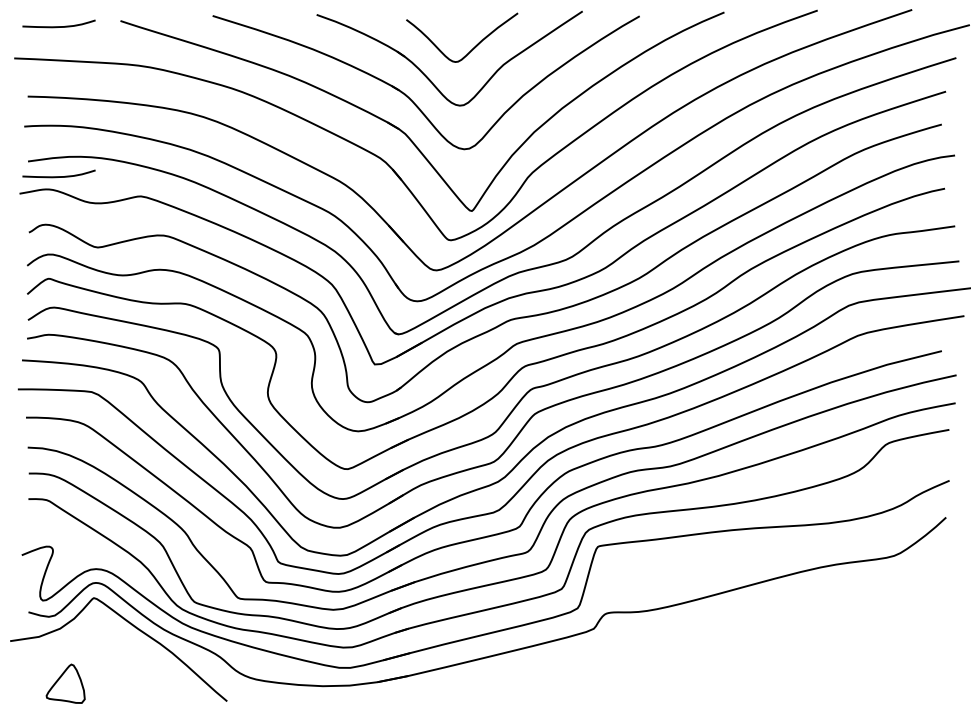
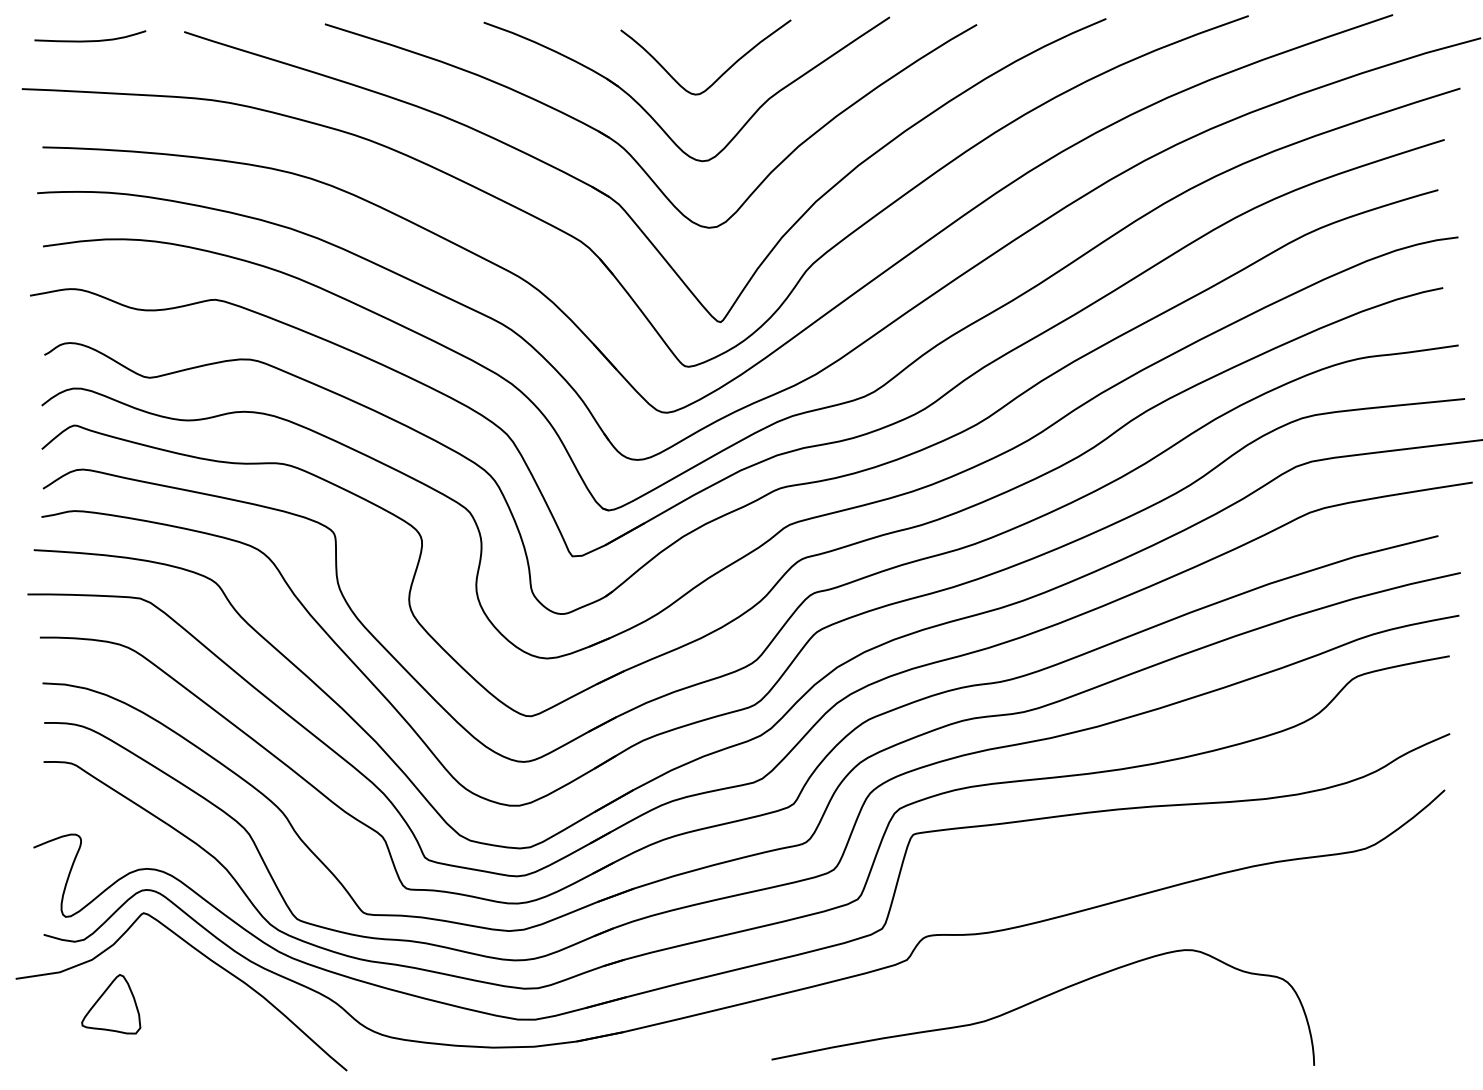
curve: (58, 176) -> (89, 269), removed
curve: (683, 654) -> (1043, 999), added
part: (65, 683) -> (110, 1003), moved

